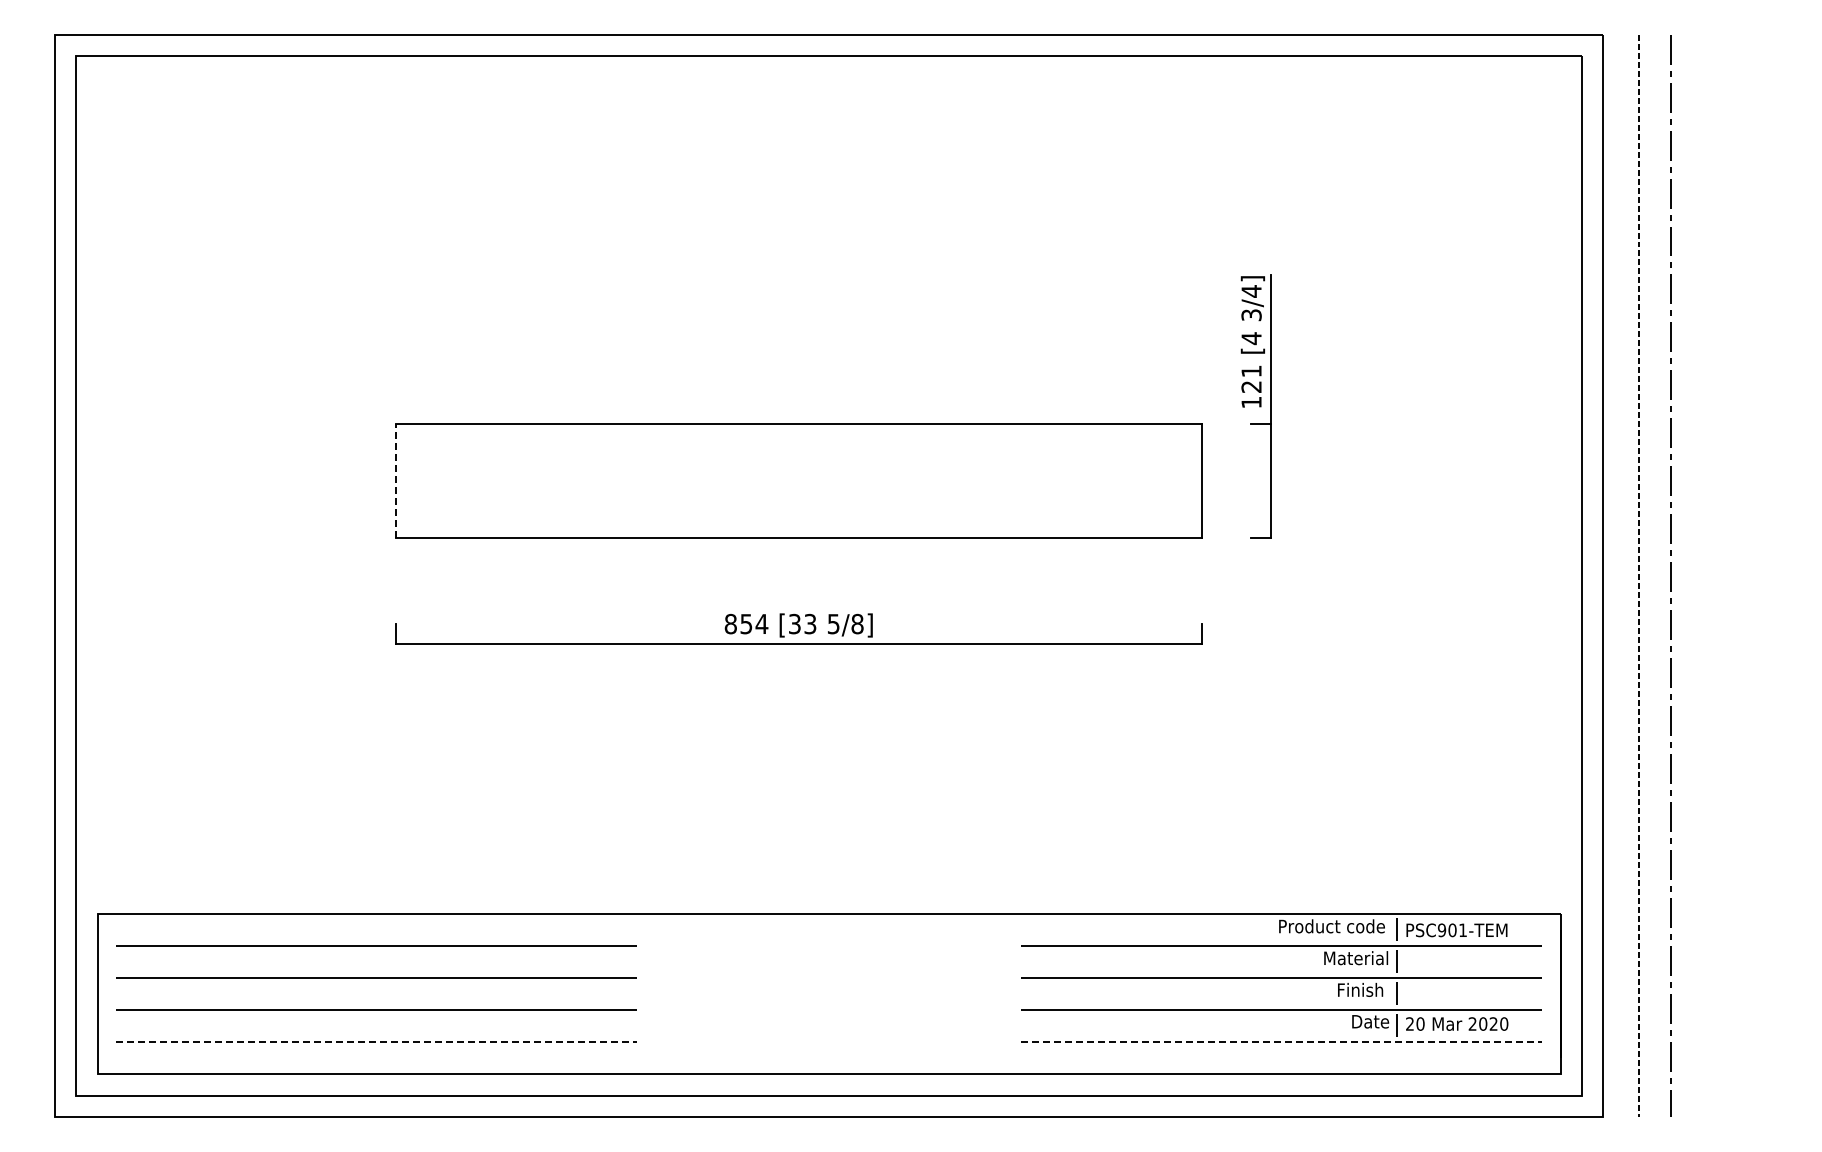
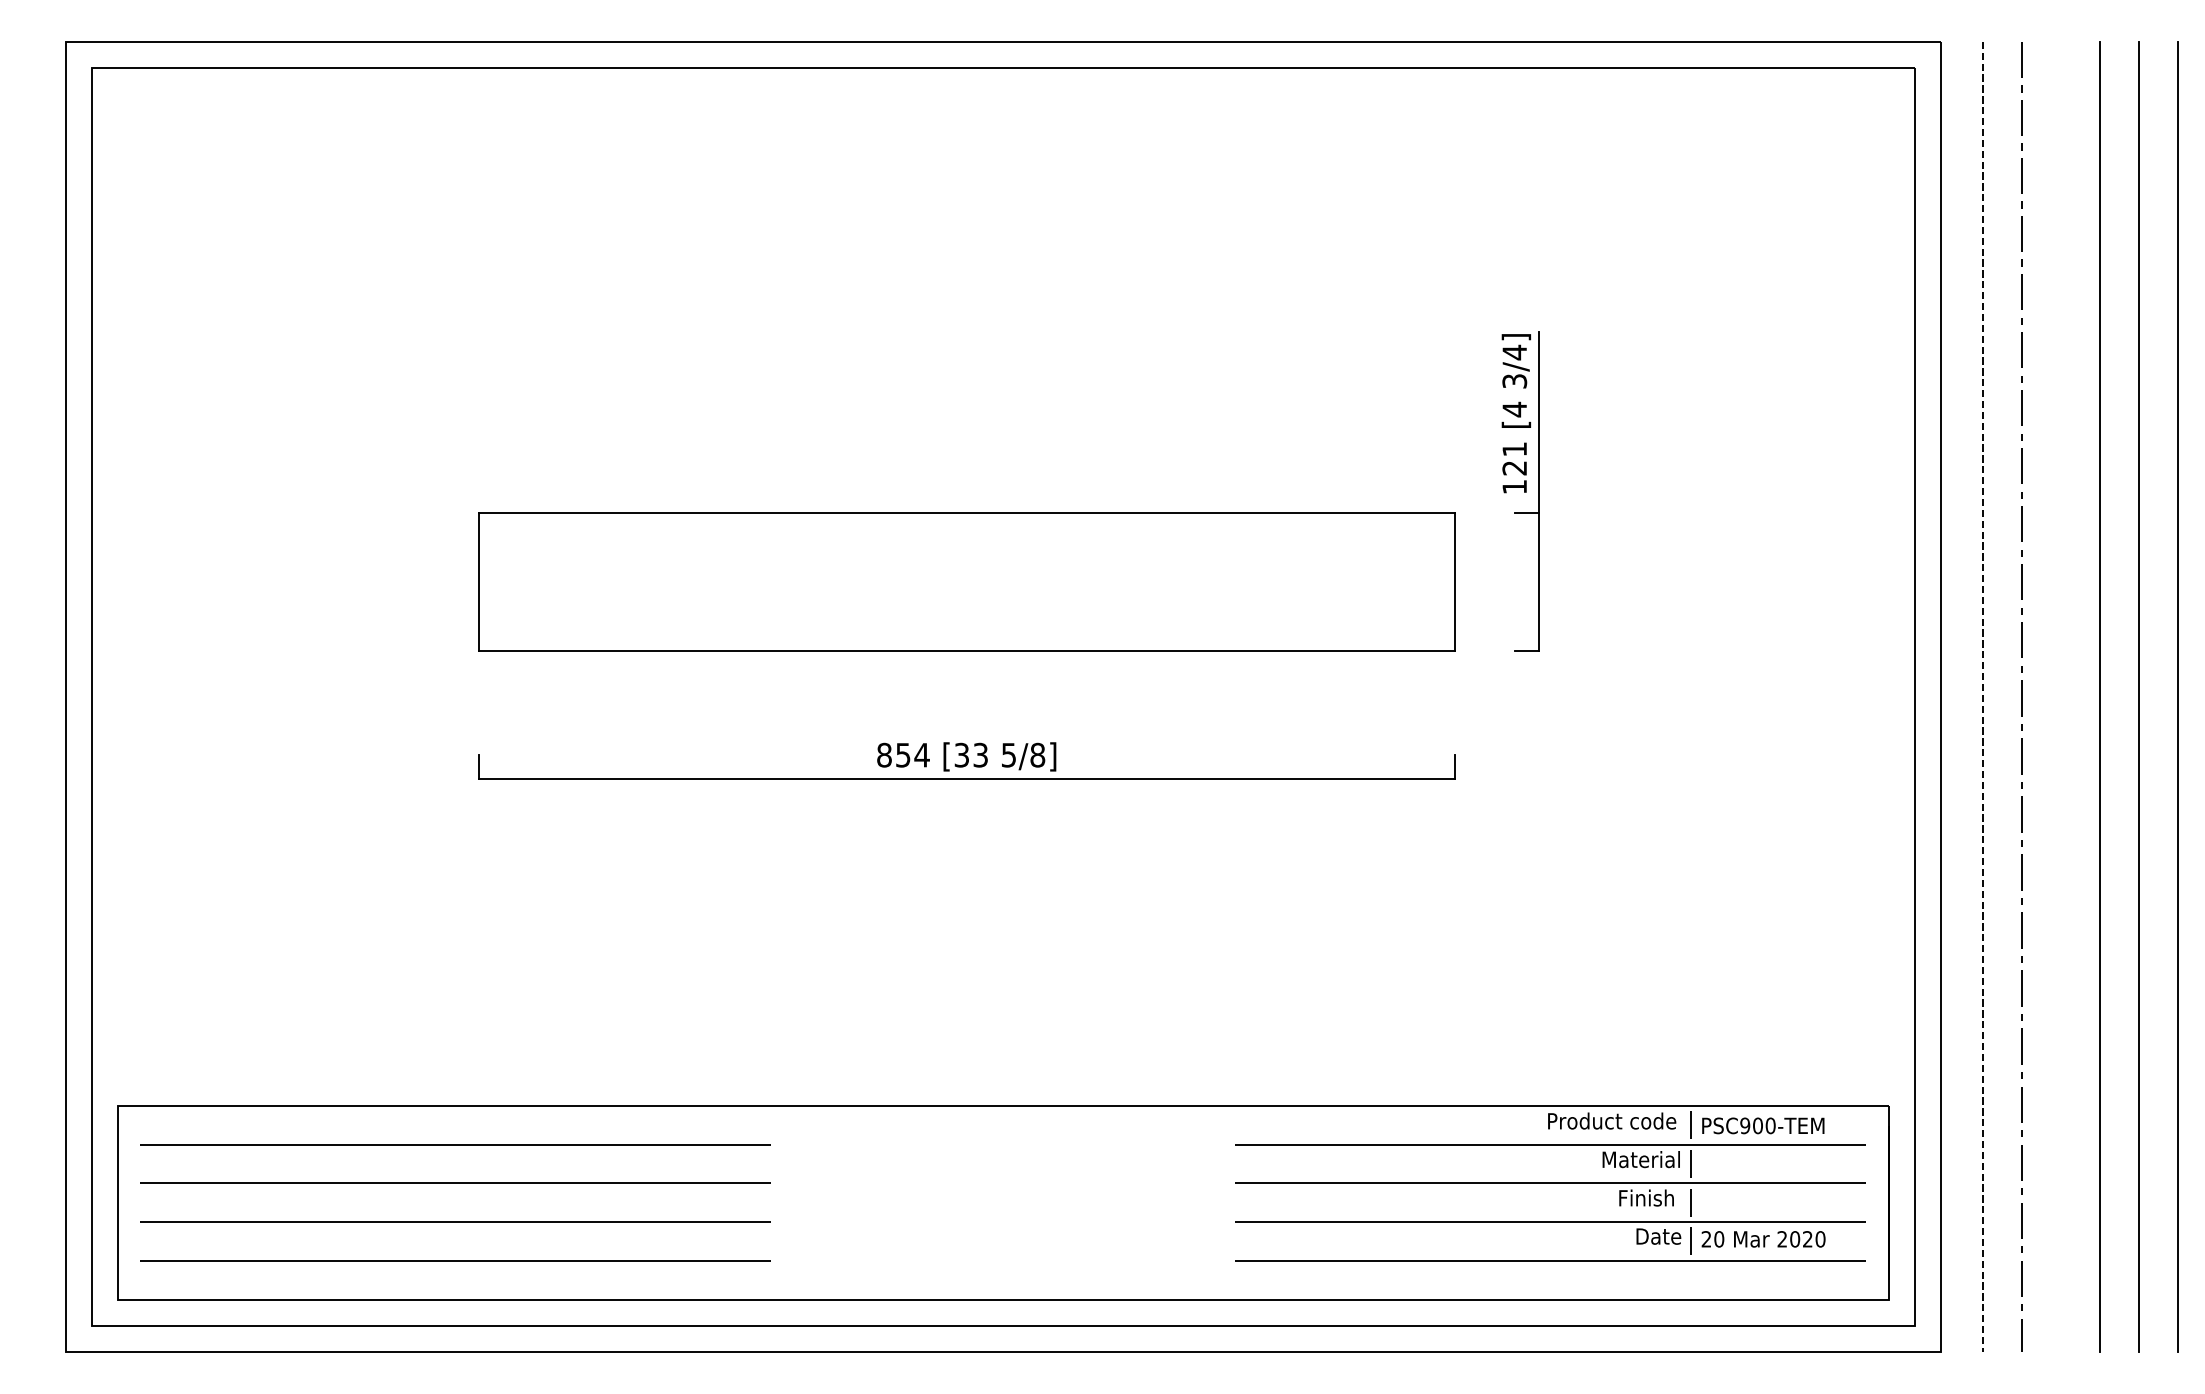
line: (396, 480) -> (479, 581), dashed -> solid
line: (1735, 575) -> (2100, 696), added
line: (1767, 575) -> (2139, 696), added
line: (1799, 575) -> (2177, 696), added
text: (1463, 930) -> (1771, 1126), PSC901-TEM -> PSC900-TEM
line: (376, 1042) -> (455, 1261), dashed -> solid
line: (1281, 1042) -> (1550, 1261), dashed -> solid

